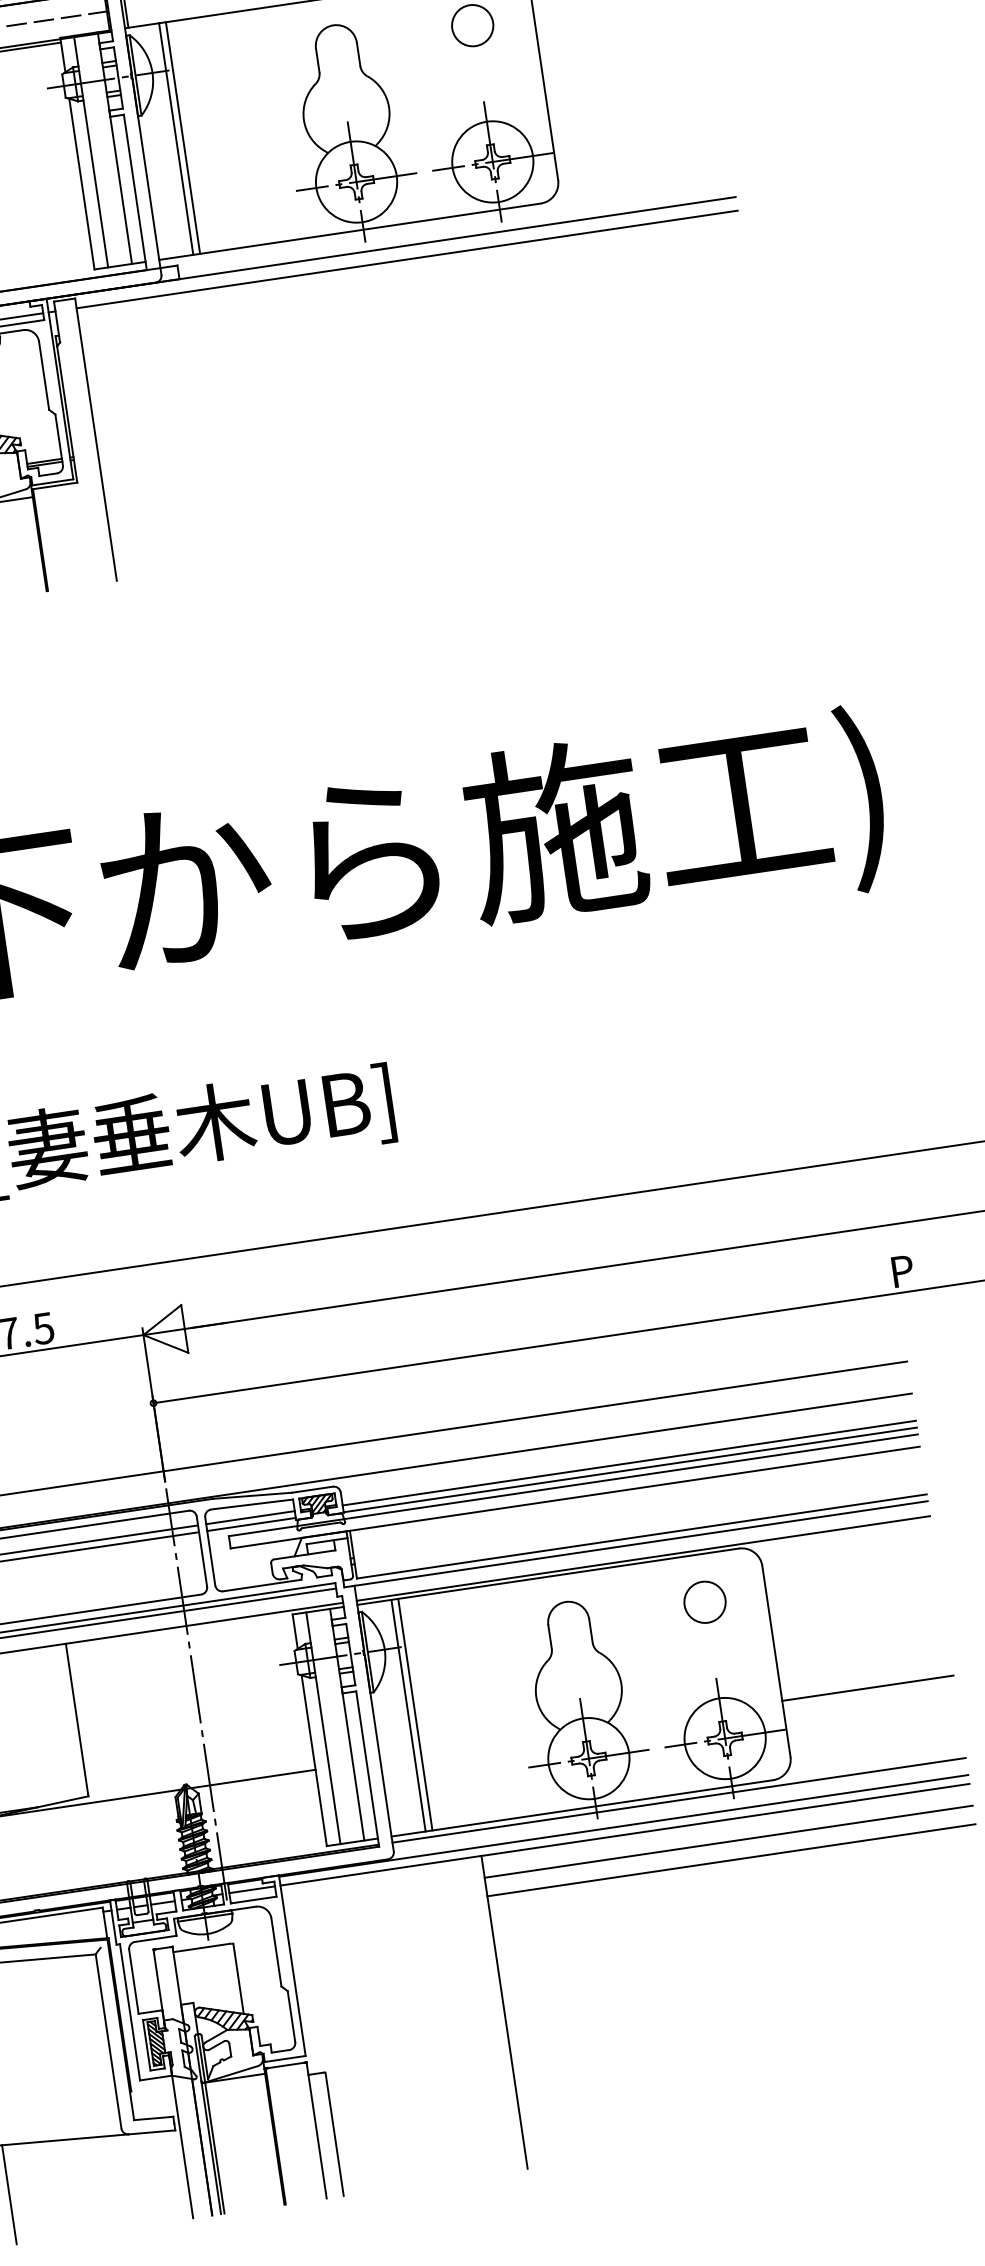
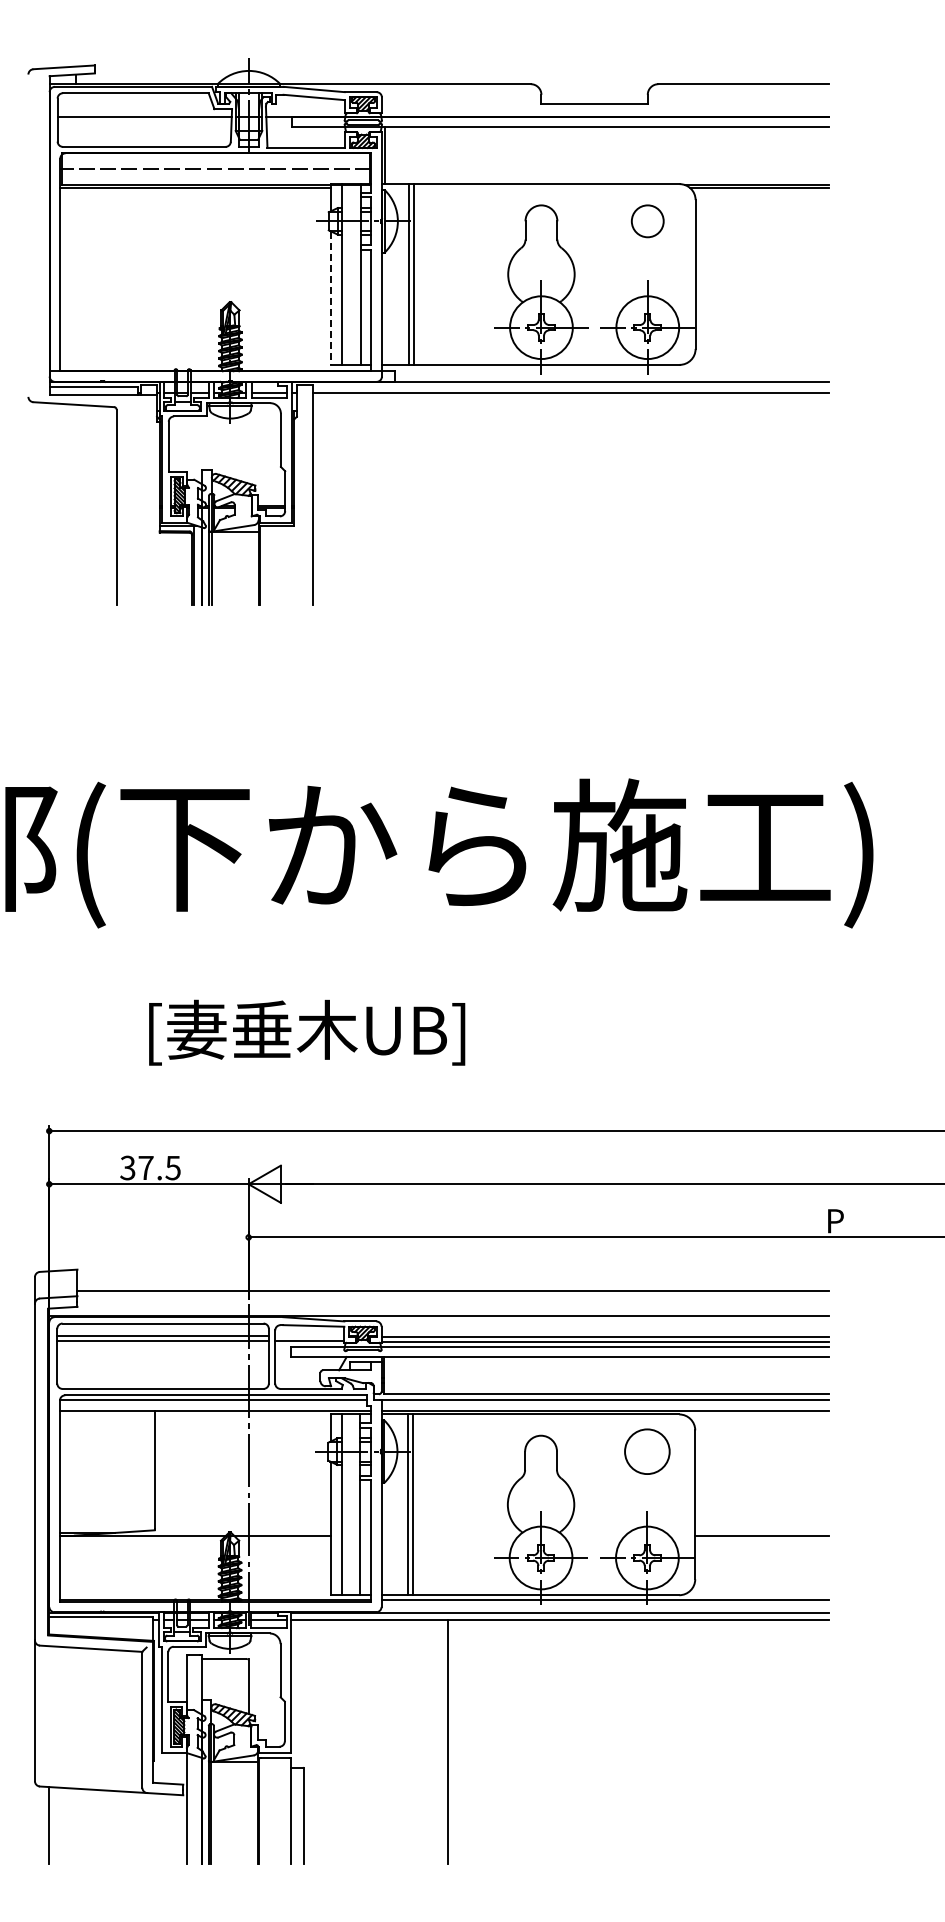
line: (82, 184) -> (331, 298), solid -> dashed
line: (250, 1517) -> (309, 1335), removed
circle: (705, 1602) -> (647, 1451), size x1.4
line: (728, 1842) -> (638, 1637), removed
line: (731, 1860) -> (638, 1651), removed

